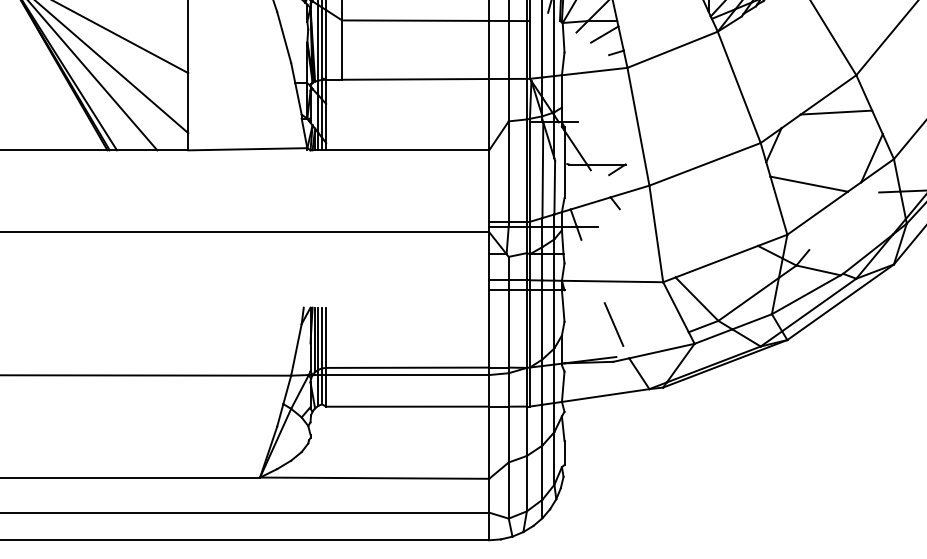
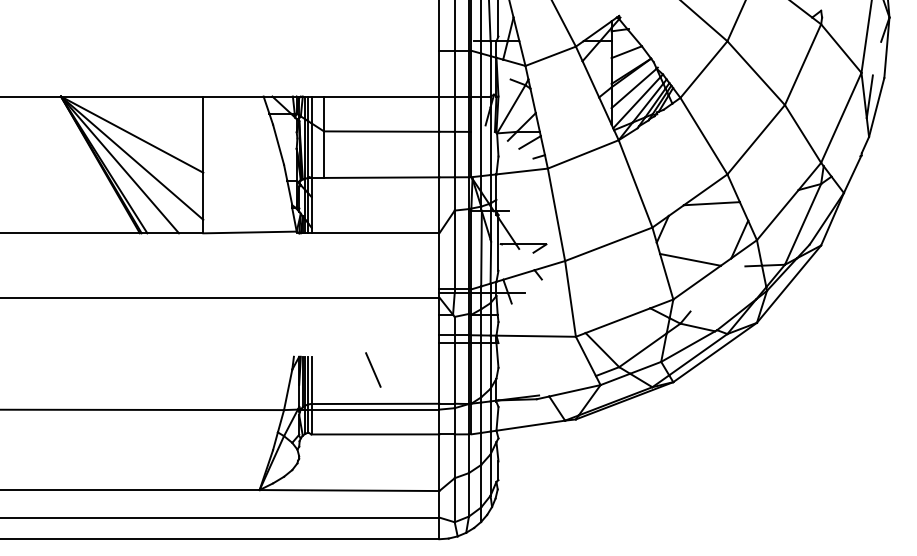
line: (614, 323) -> (373, 369), moved

